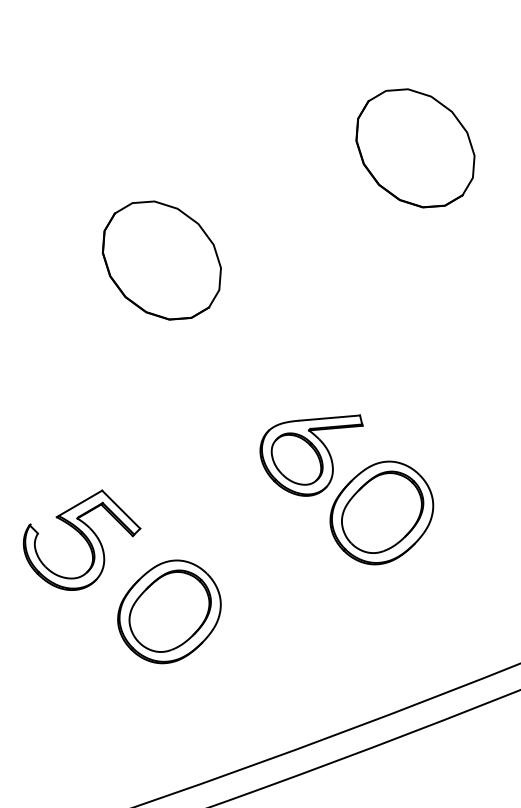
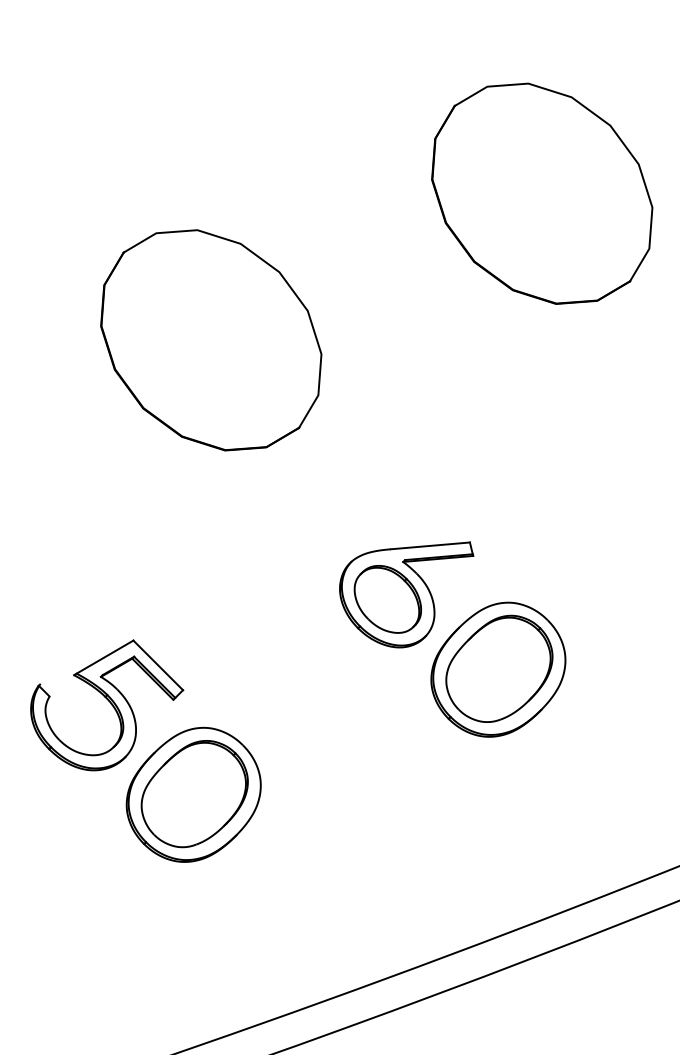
part: (415, 148) -> (542, 194), size x1.43
part: (161, 260) -> (210, 340), size x1.43
part: (169, 611) -> (193, 794), moved

